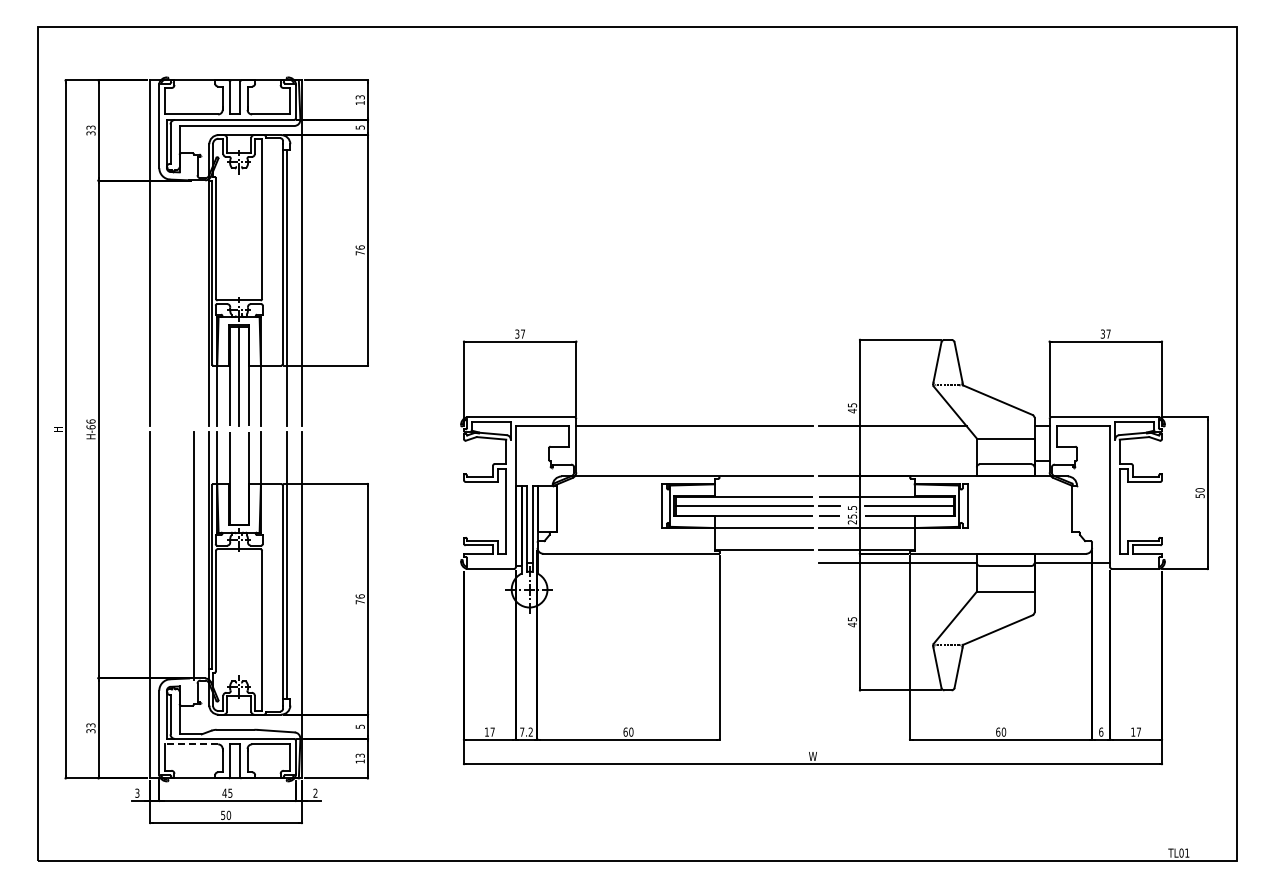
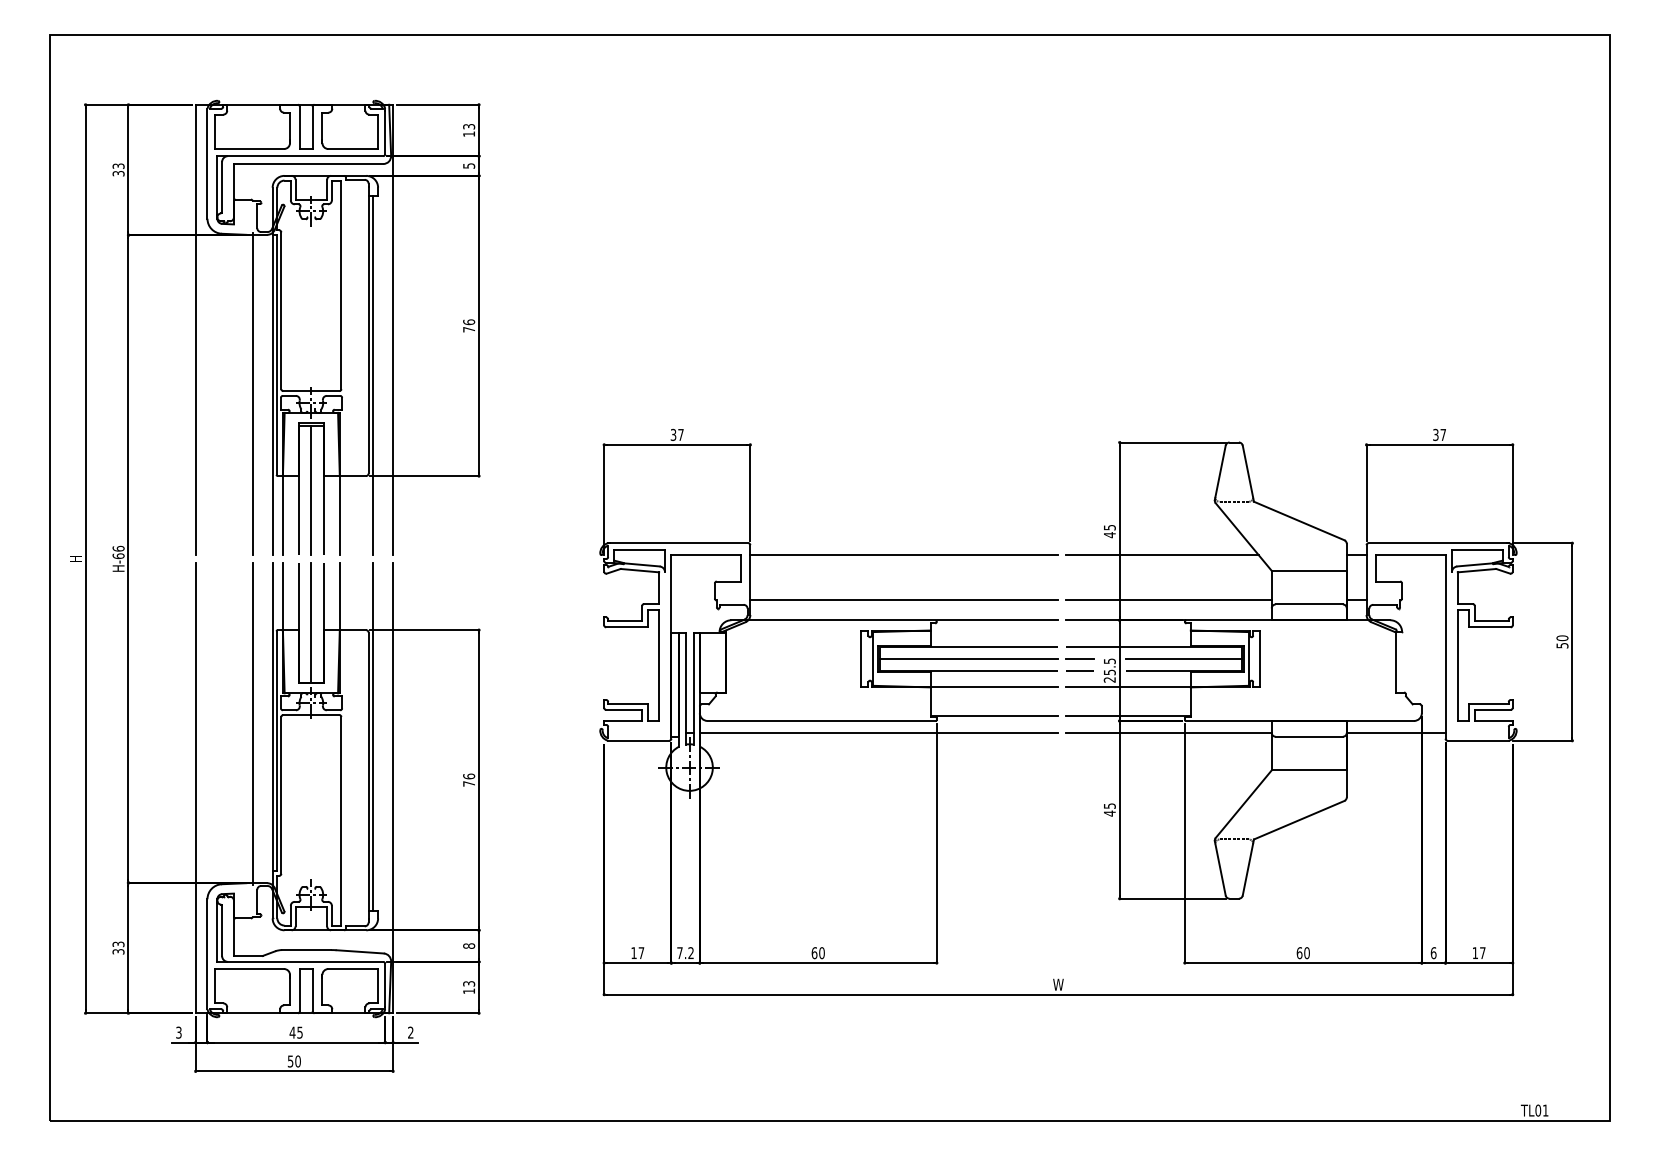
line: (194, 302) -> (253, 393), added
line: (694, 461) -> (904, 600), added
line: (897, 461) -> (1168, 600), added
line: (239, 478) -> (311, 622), added
line: (675, 562) -> (879, 732), added
text: (359, 726) -> (468, 945), 5 -> 8
line: (191, 744) -> (249, 969), dashed -> solid

